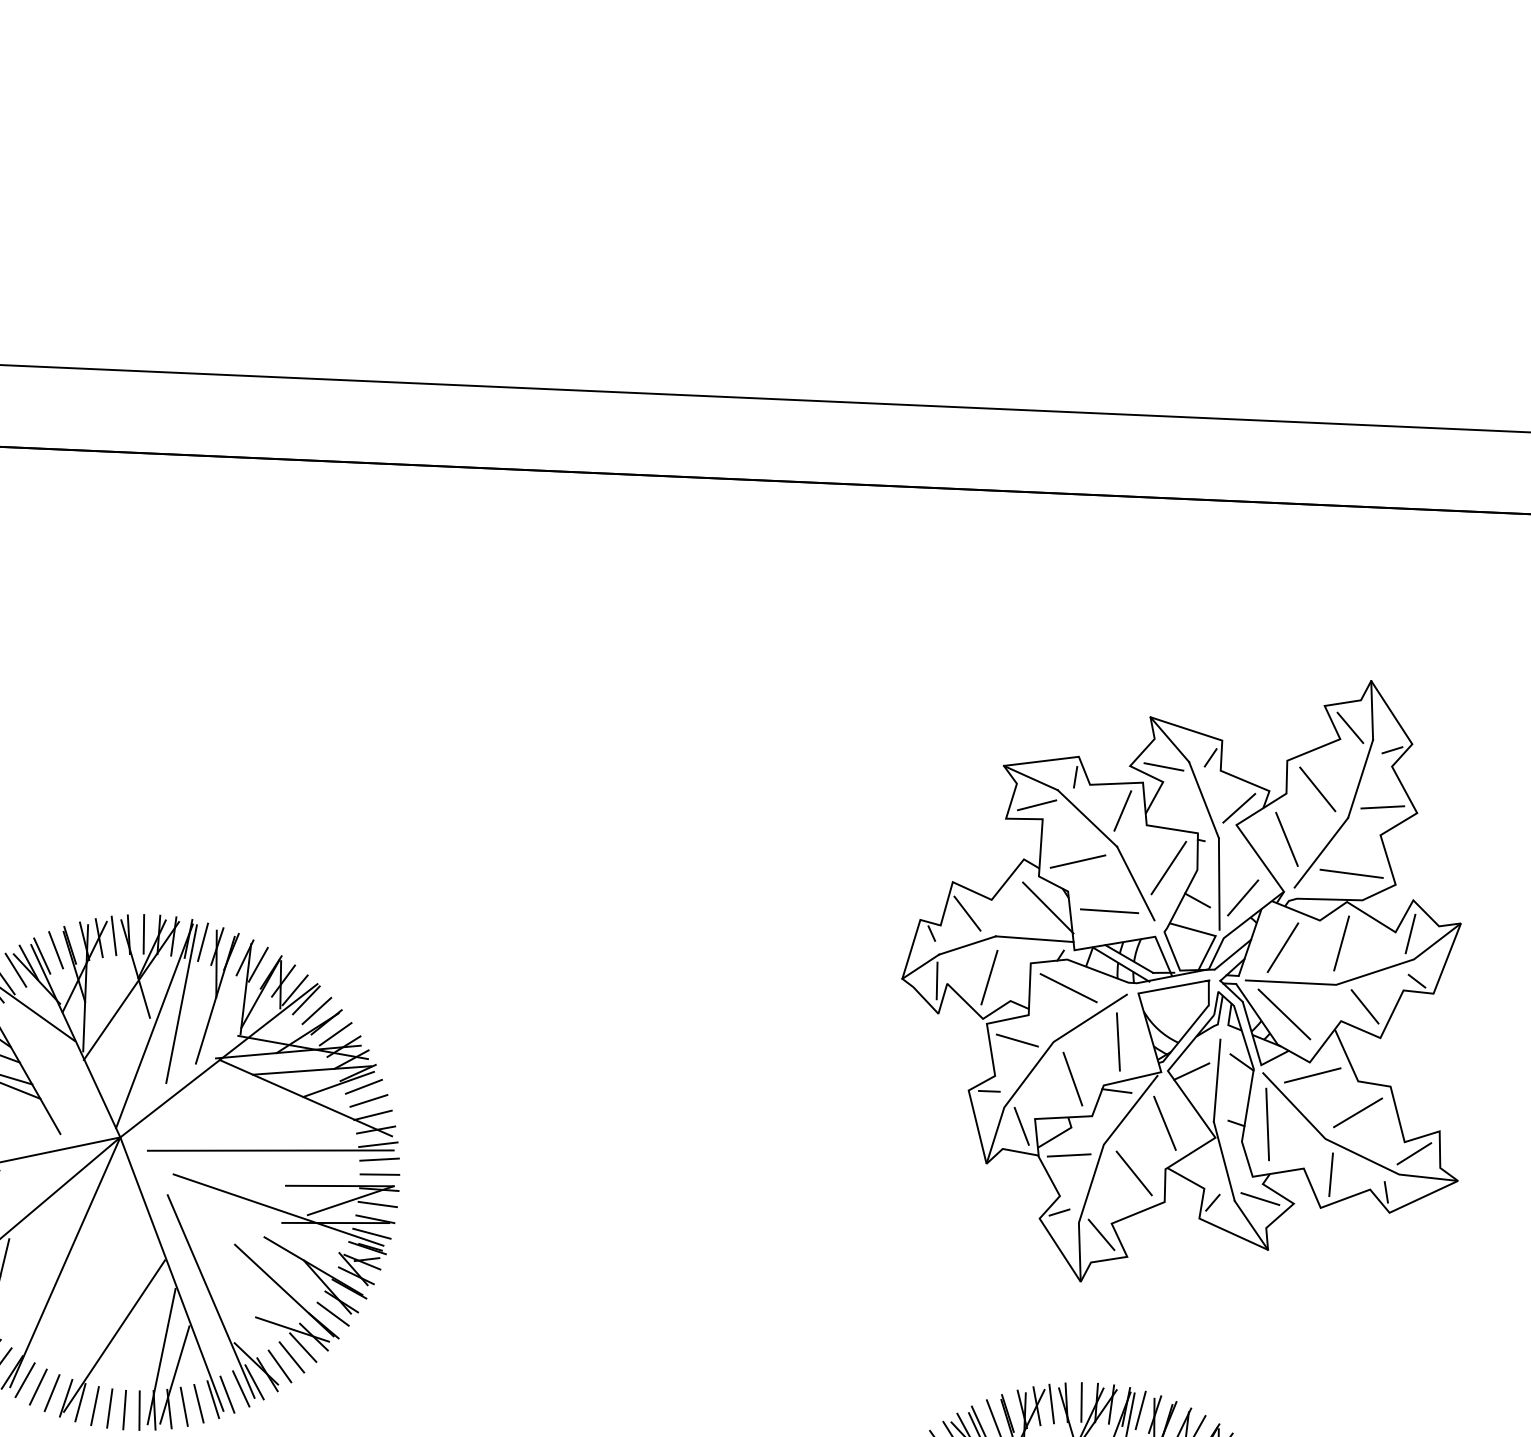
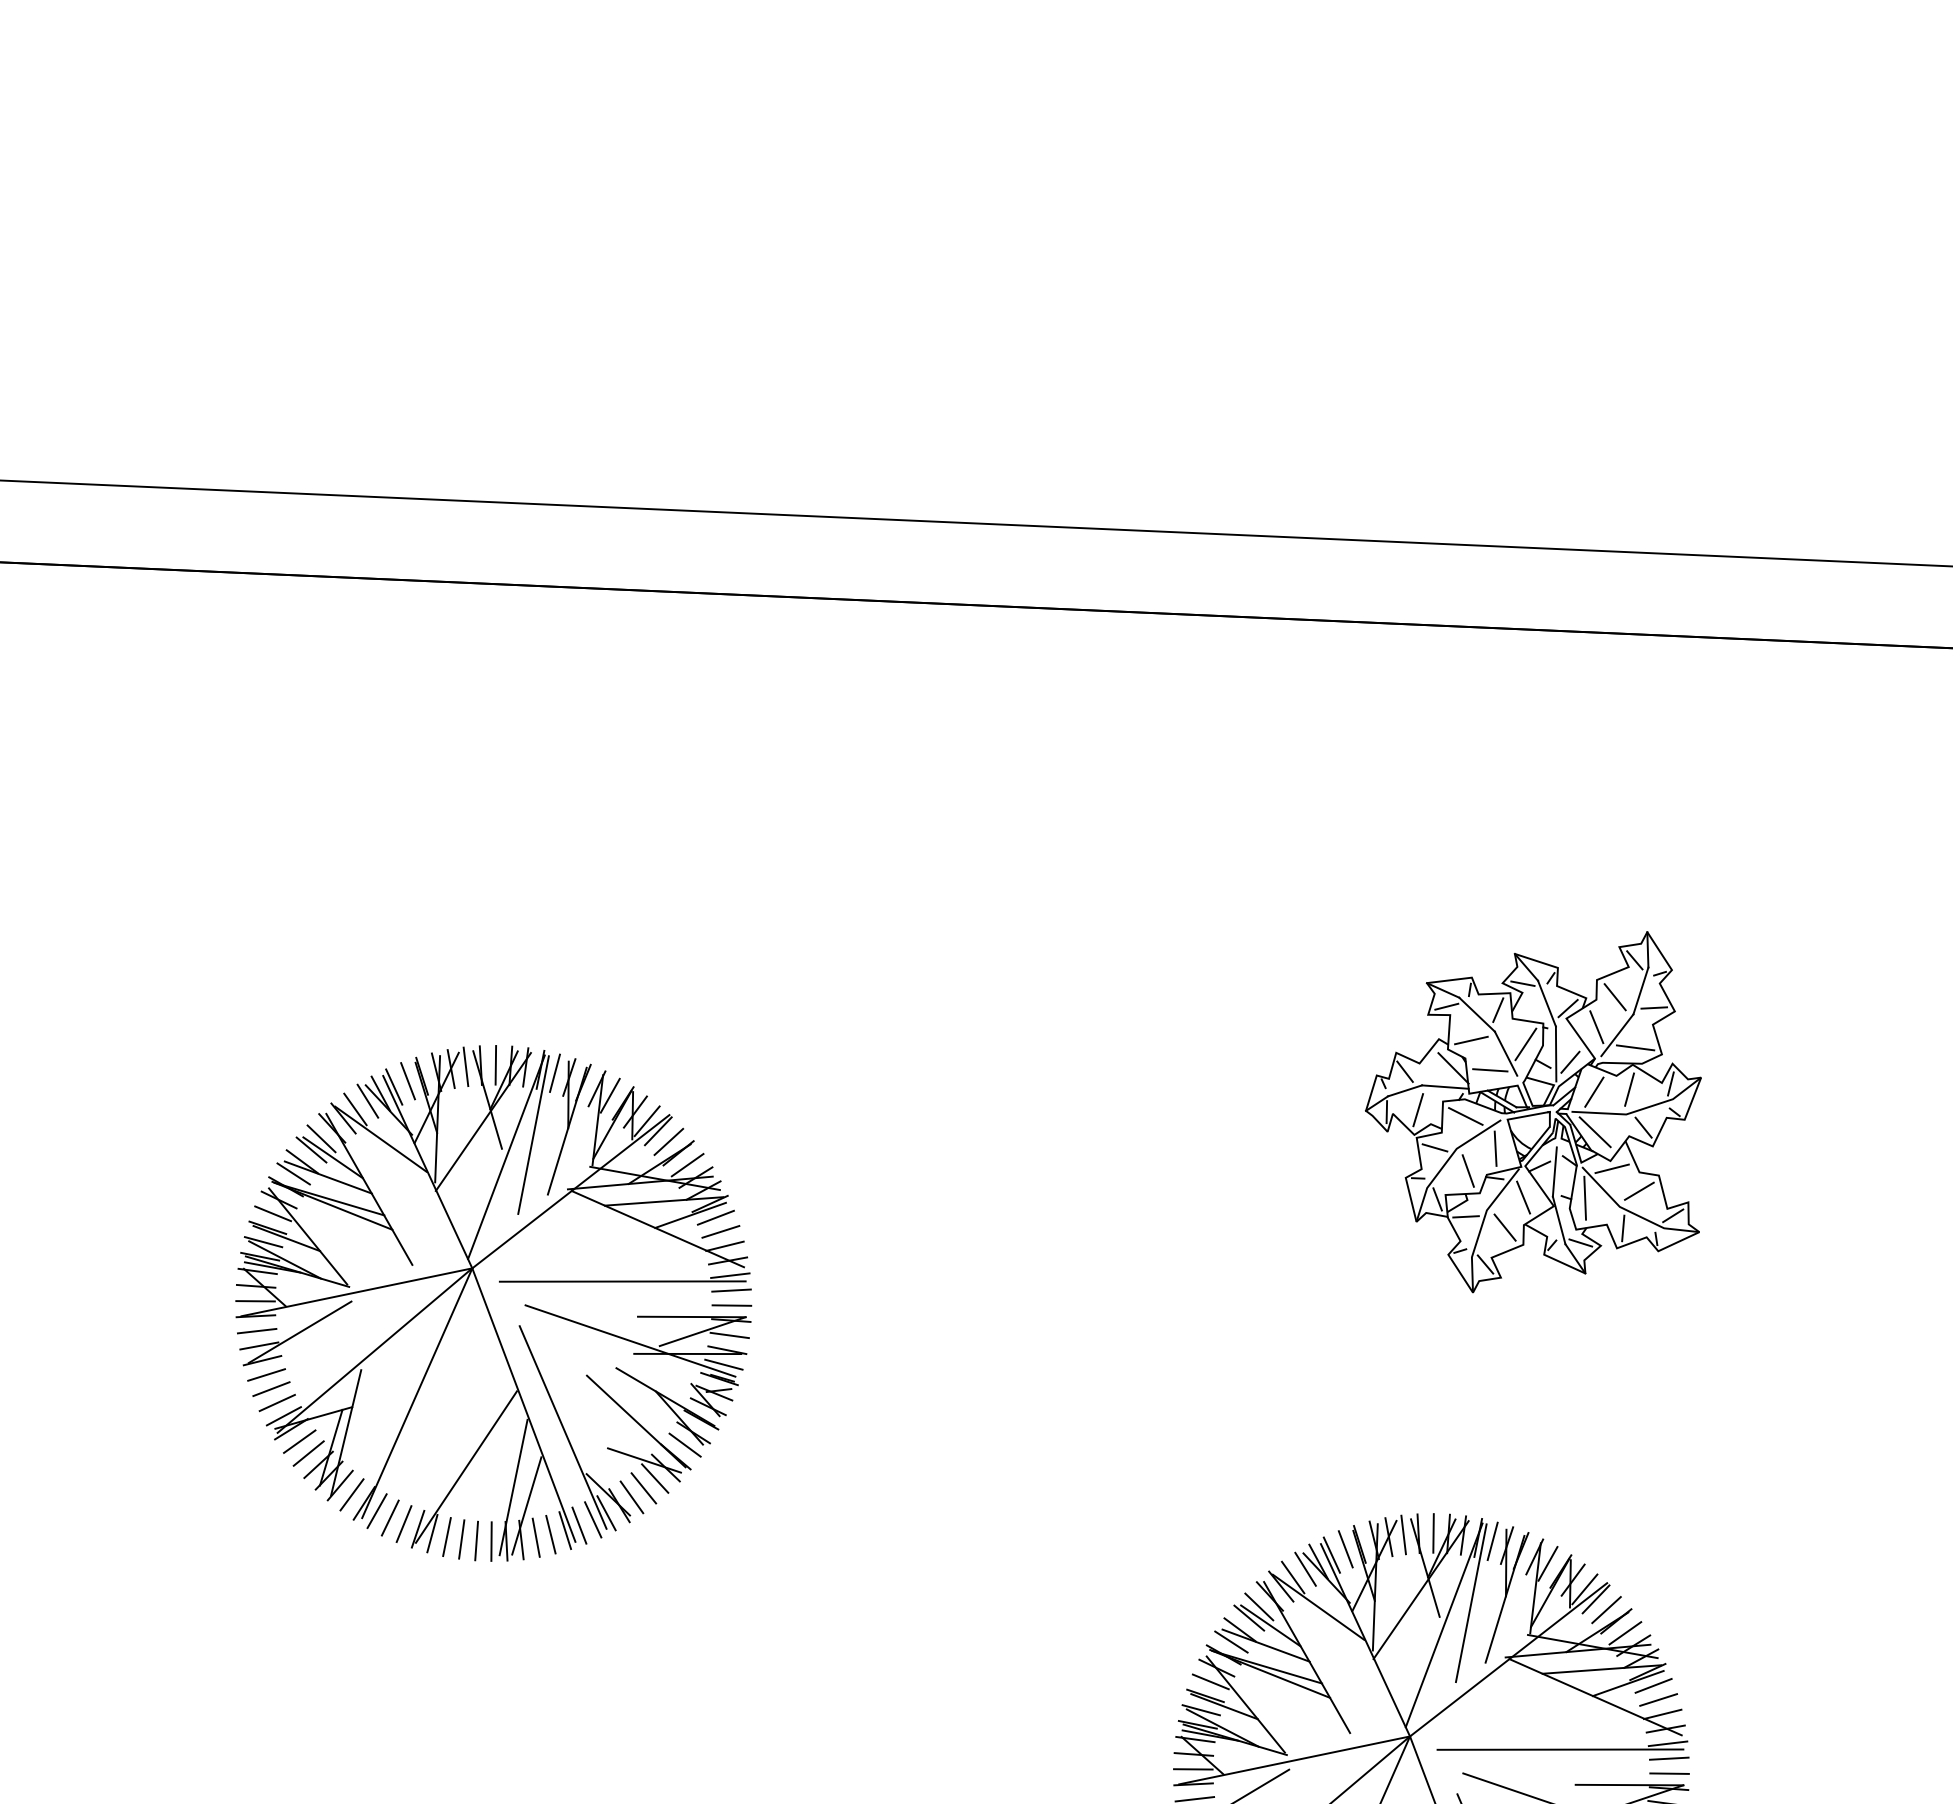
part: (1181, 981) -> (1533, 1112), size x0.6

